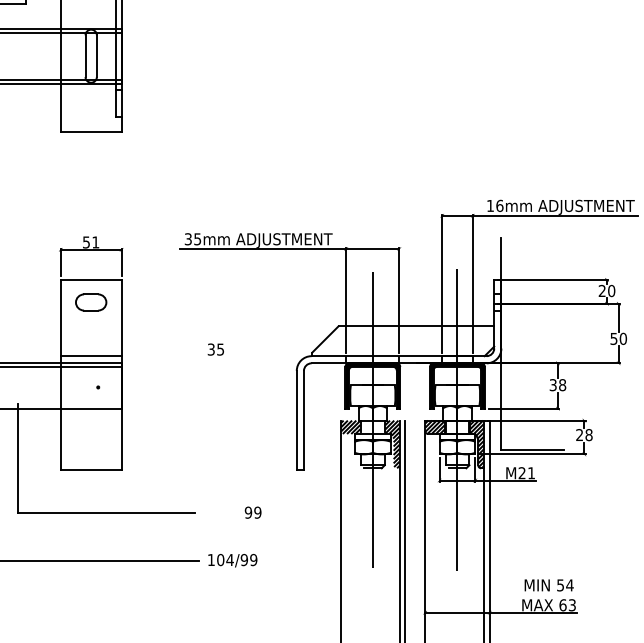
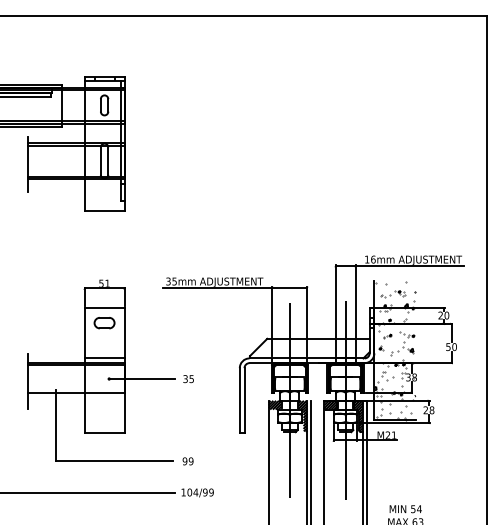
hatch: (531, 344) -> (394, 350), added
text: (215, 350) -> (188, 379), moved
line: (148, 388) -> (142, 379), added
text: (252, 512) -> (187, 461), moved

